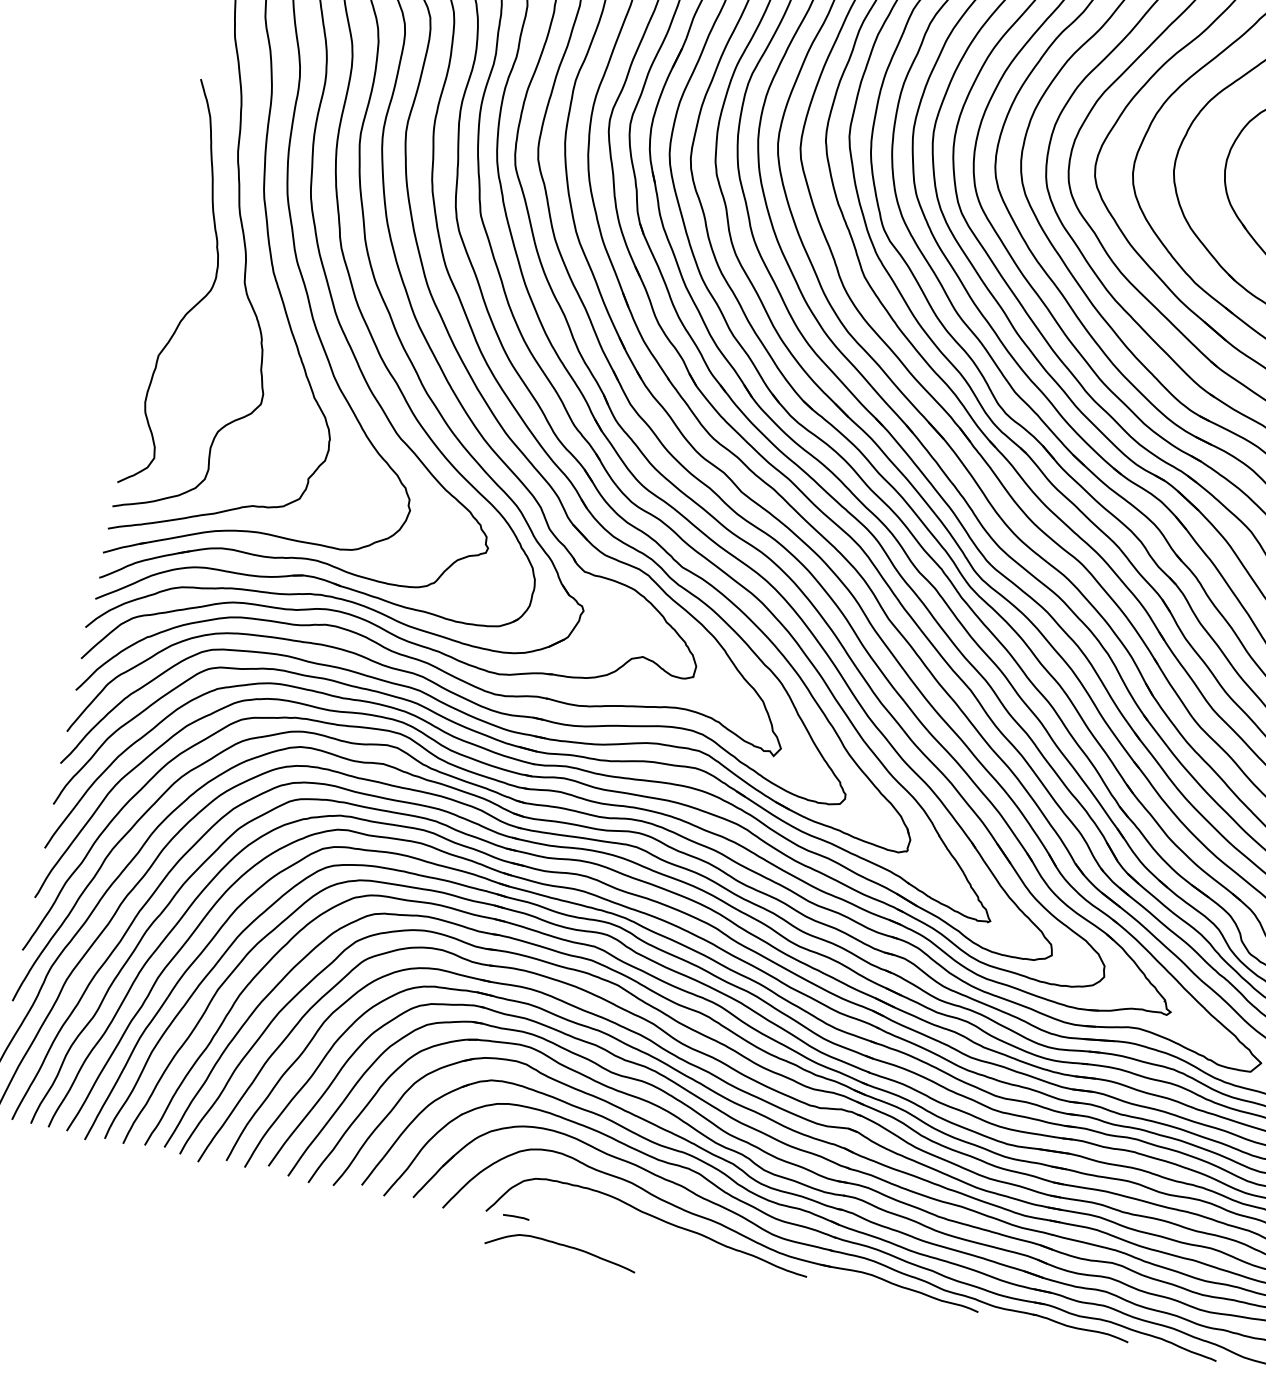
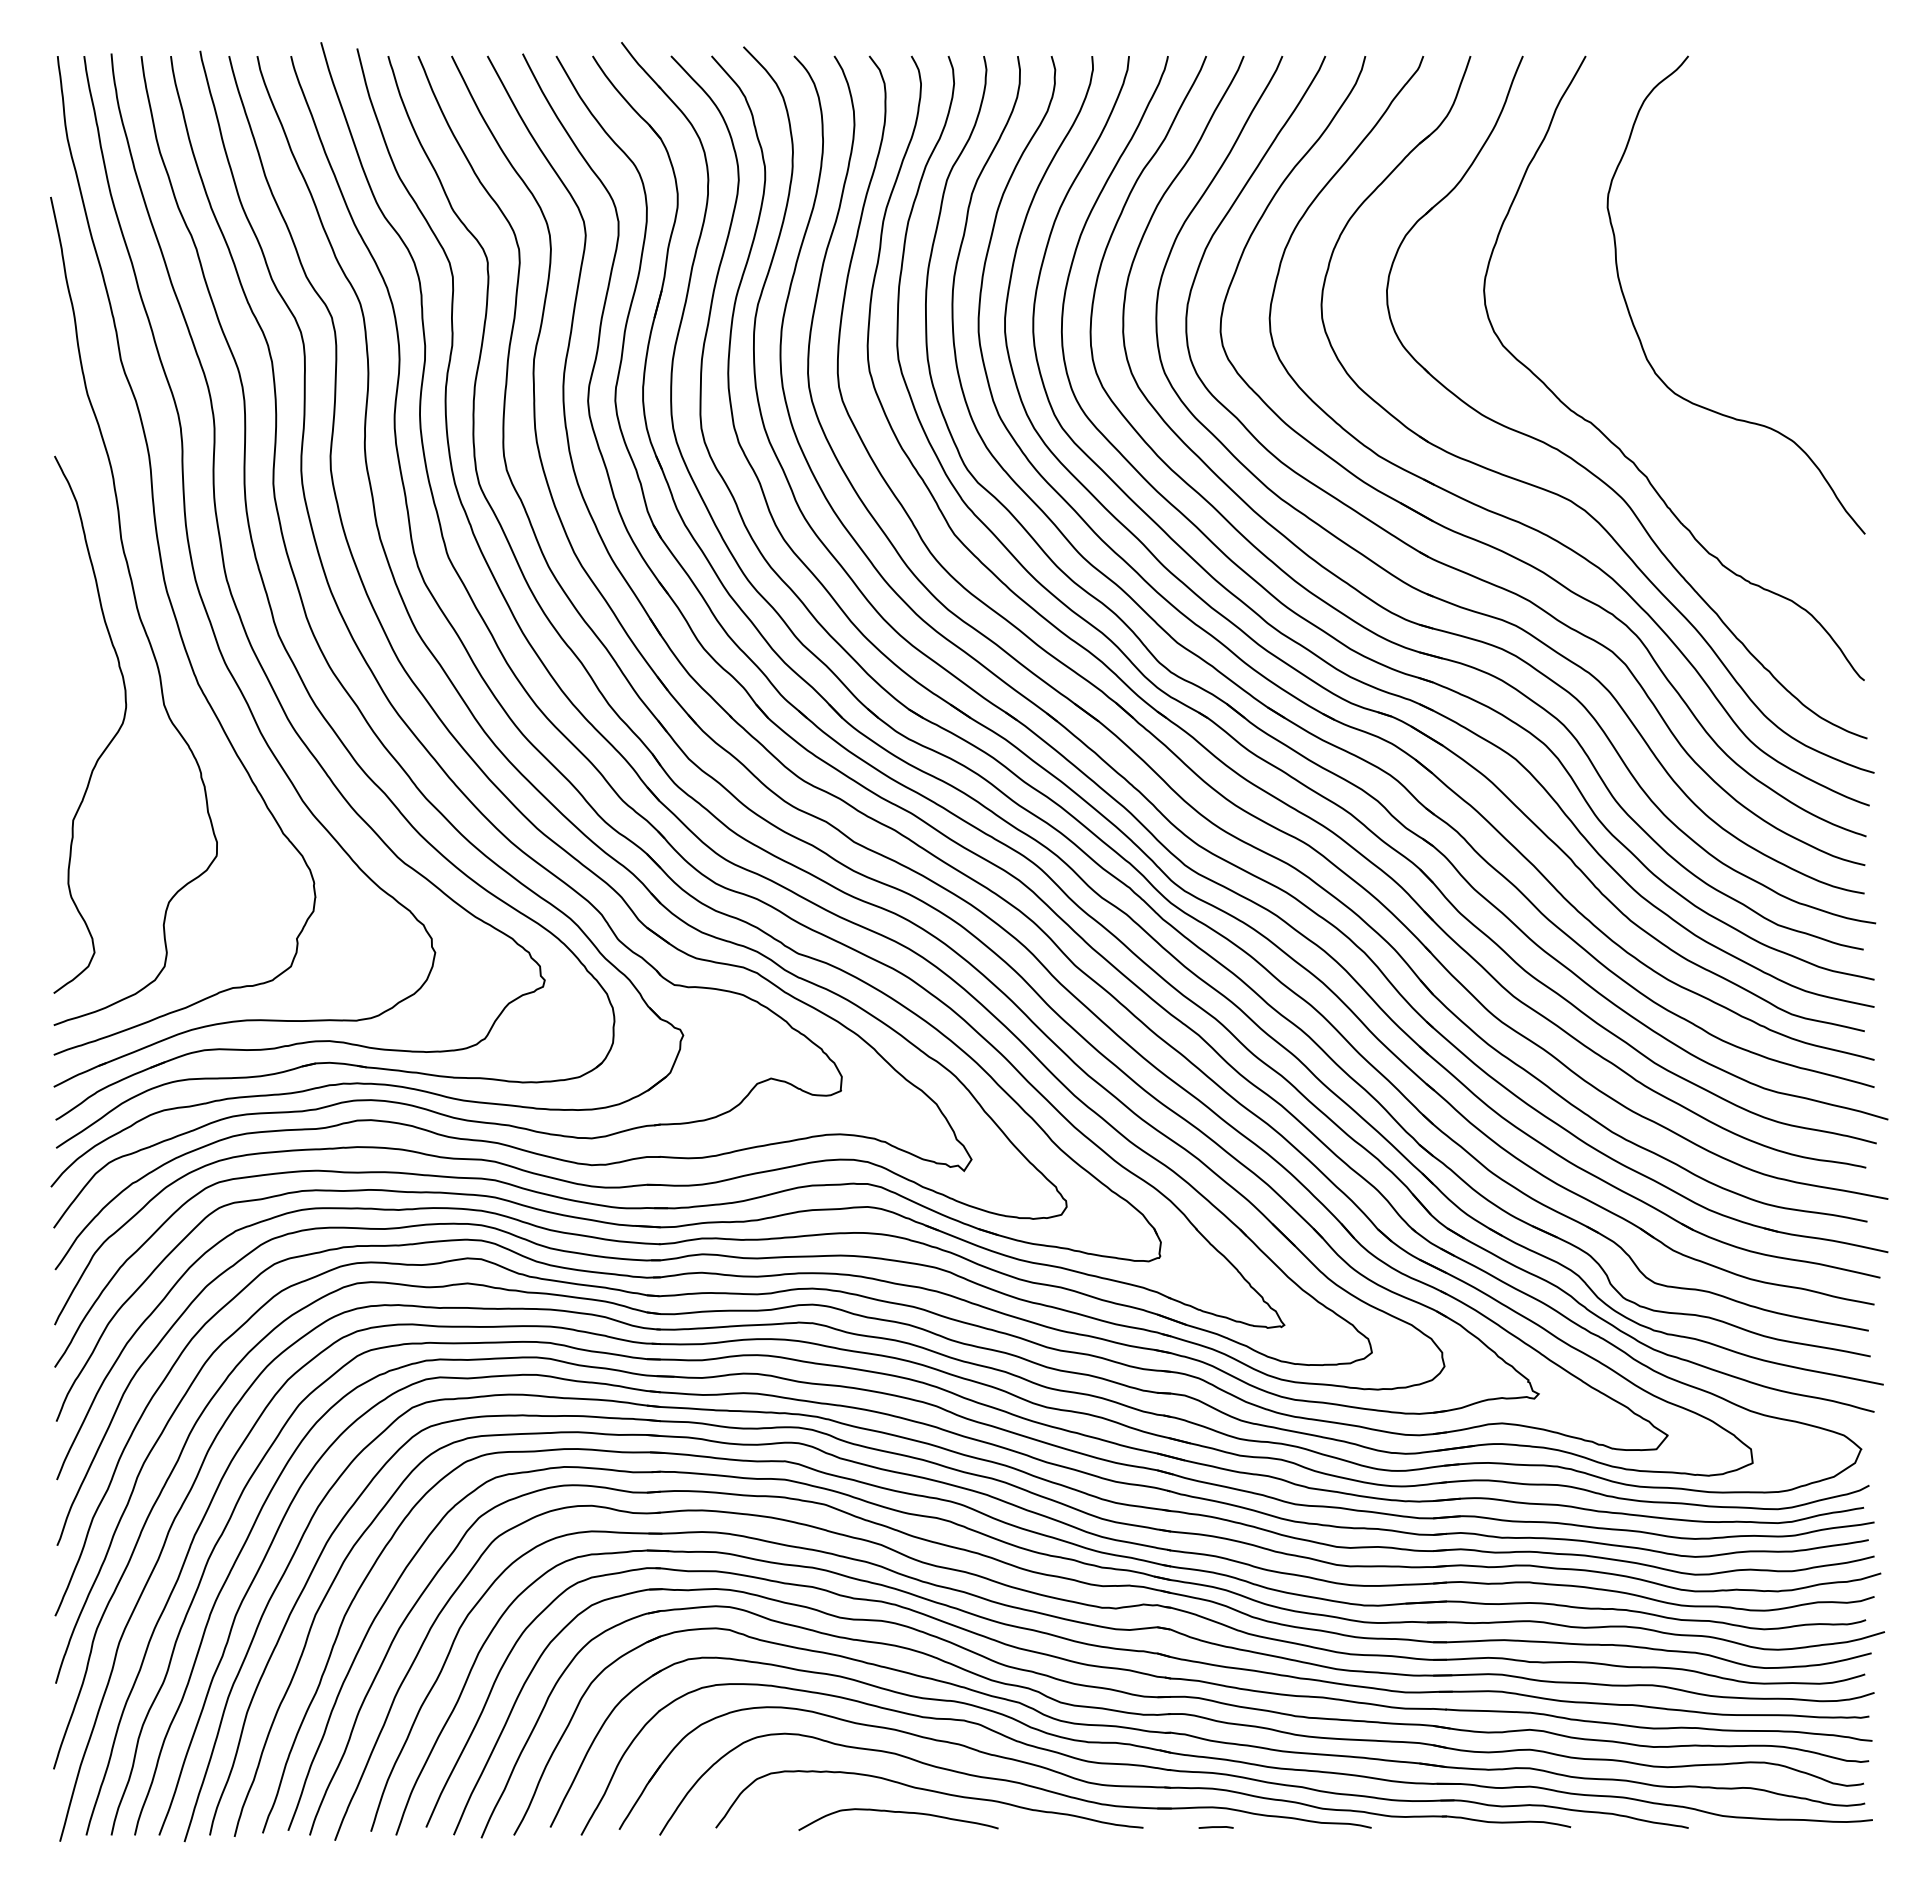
line: (515, 1216) -> (1215, 1827), moved
curve: (562, 1245) -> (898, 1812), moved

